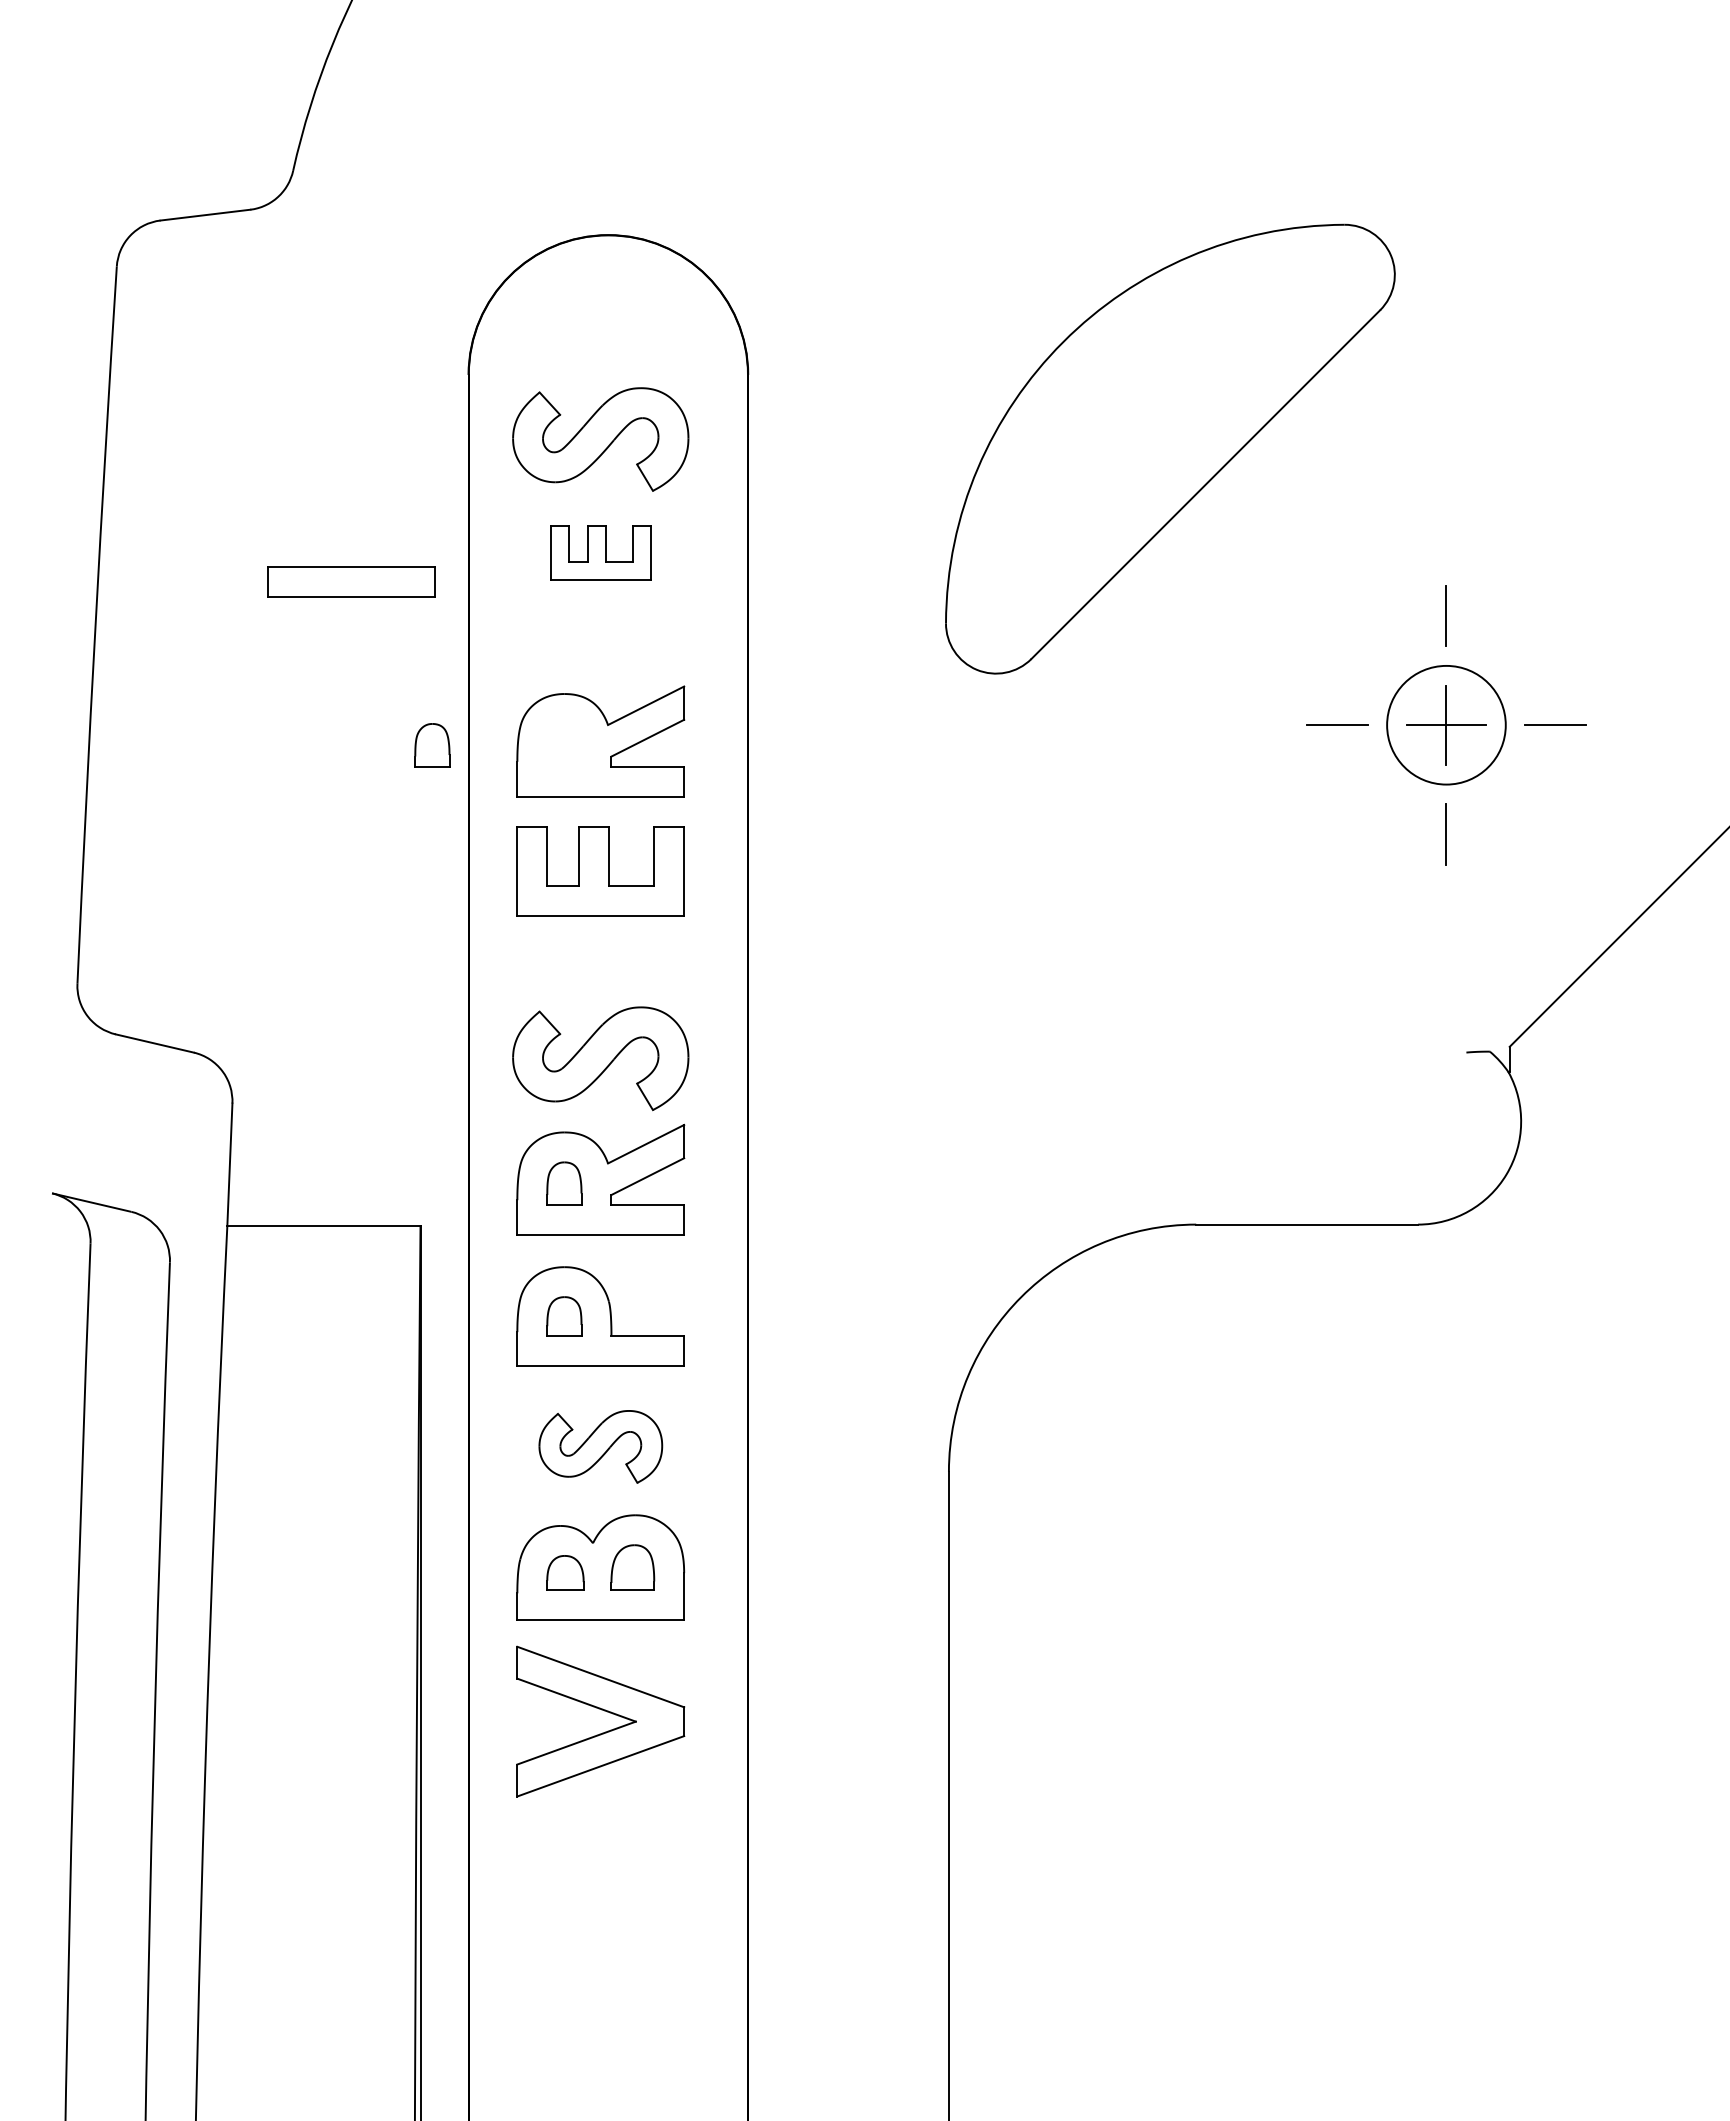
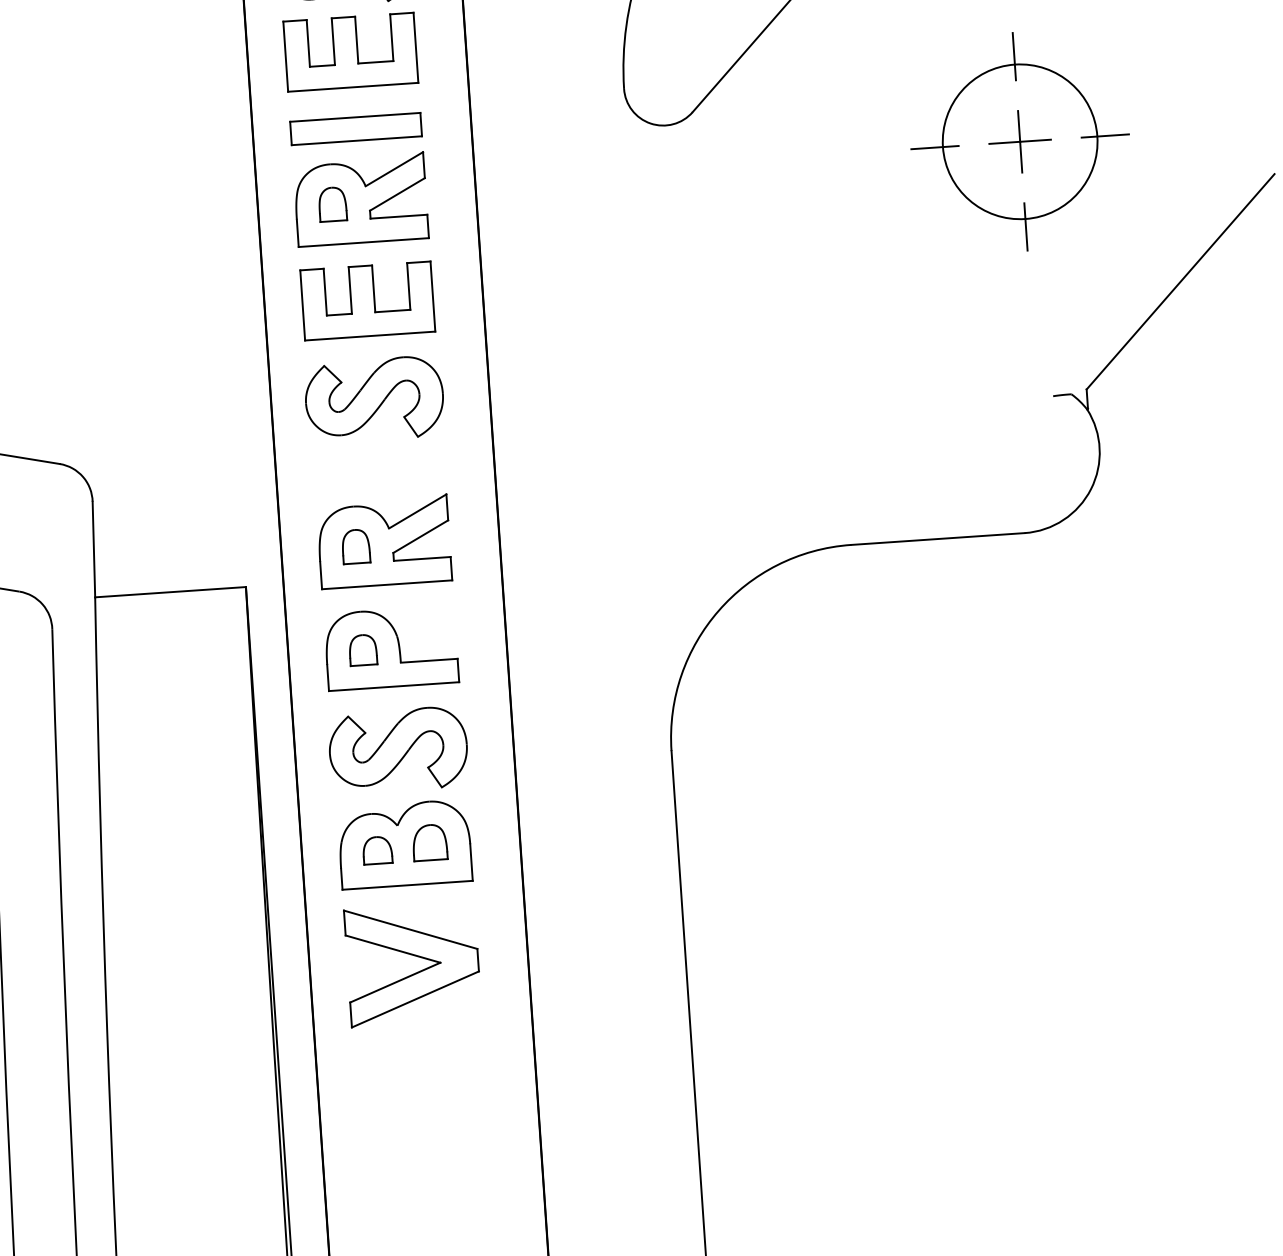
part: (600, 552) -> (350, 51), size x1.67
part: (351, 581) -> (355, 128), moved
circle: (1446, 725) -> (1020, 142), size x1.67
part: (432, 745) -> (332, 204), moved
part: (600, 1058) -> (374, 399), moved
part: (600, 1446) -> (398, 749), size x1.43

